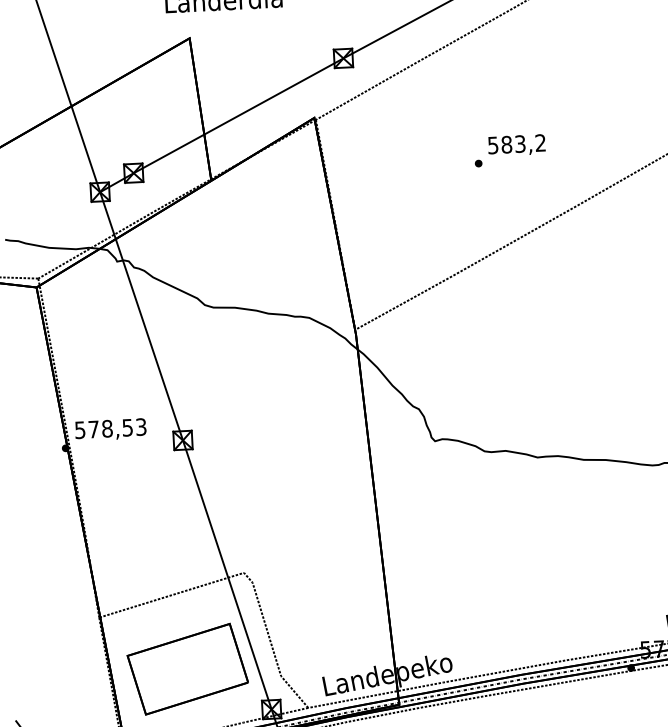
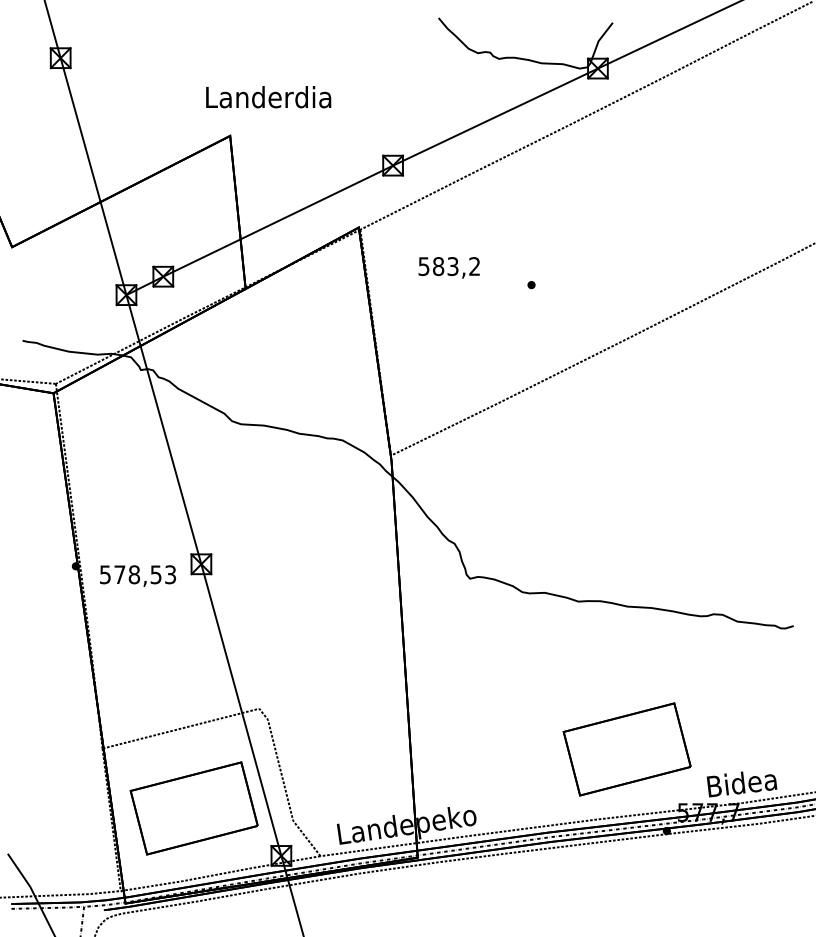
text: (516, 145) -> (448, 267), moved
text: (110, 429) -> (137, 575), moved
part: (589, 593) -> (626, 749), added

